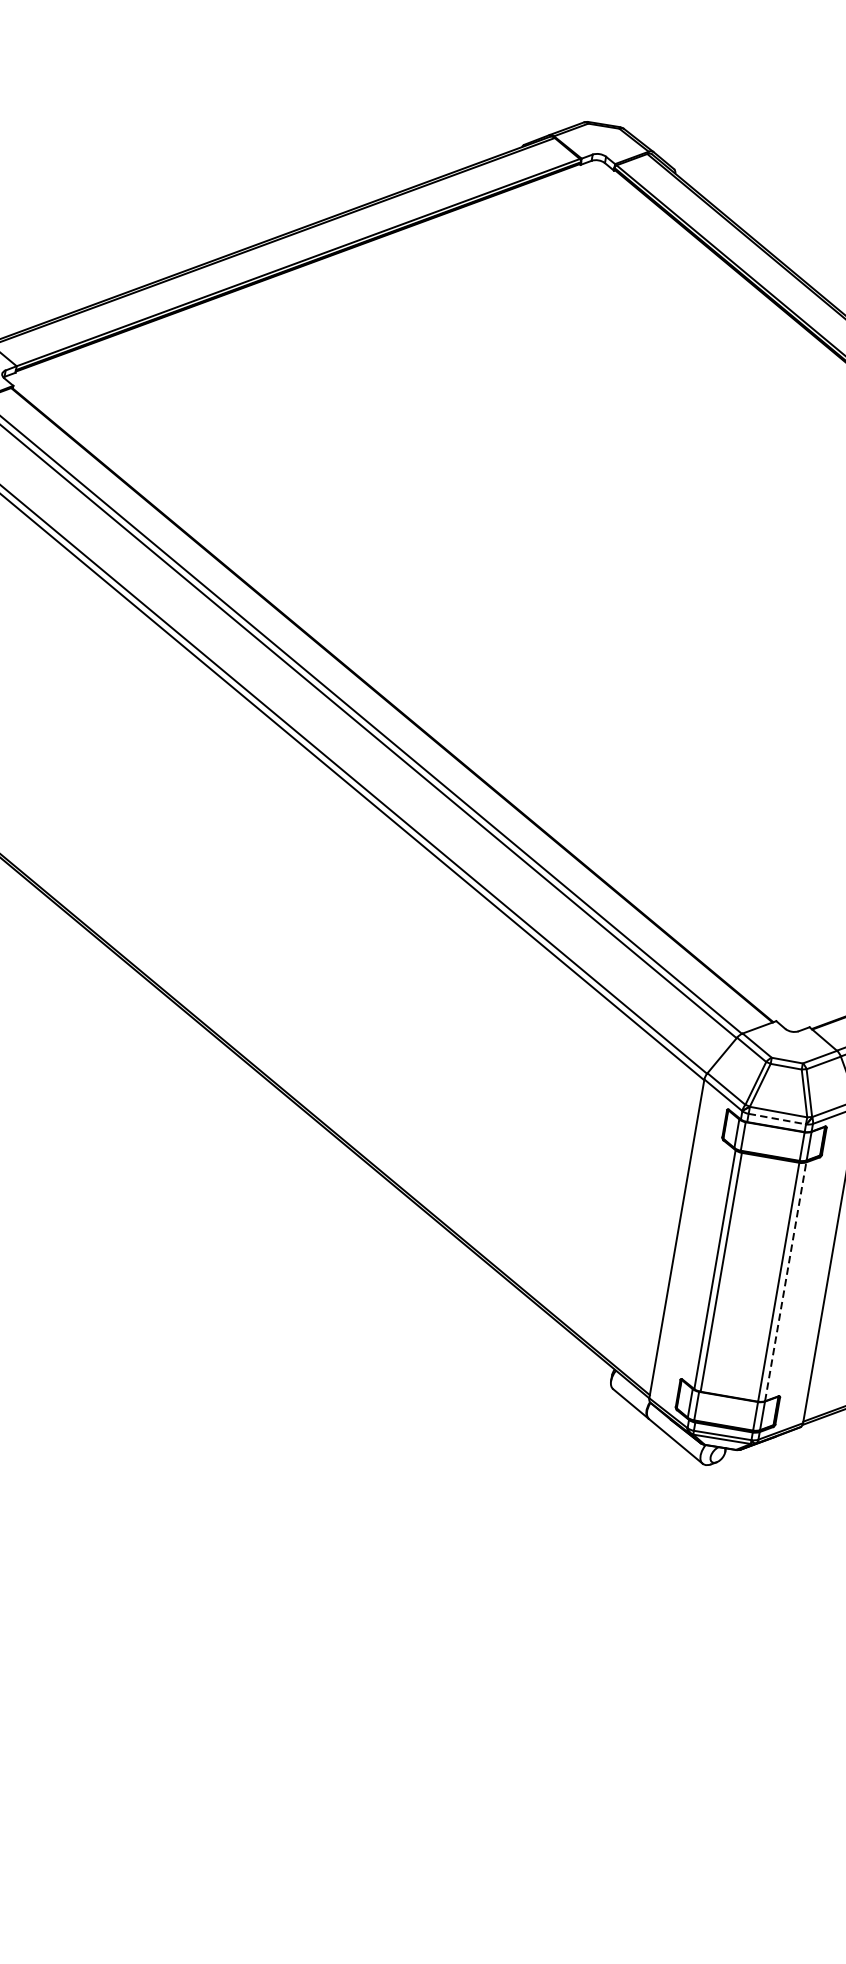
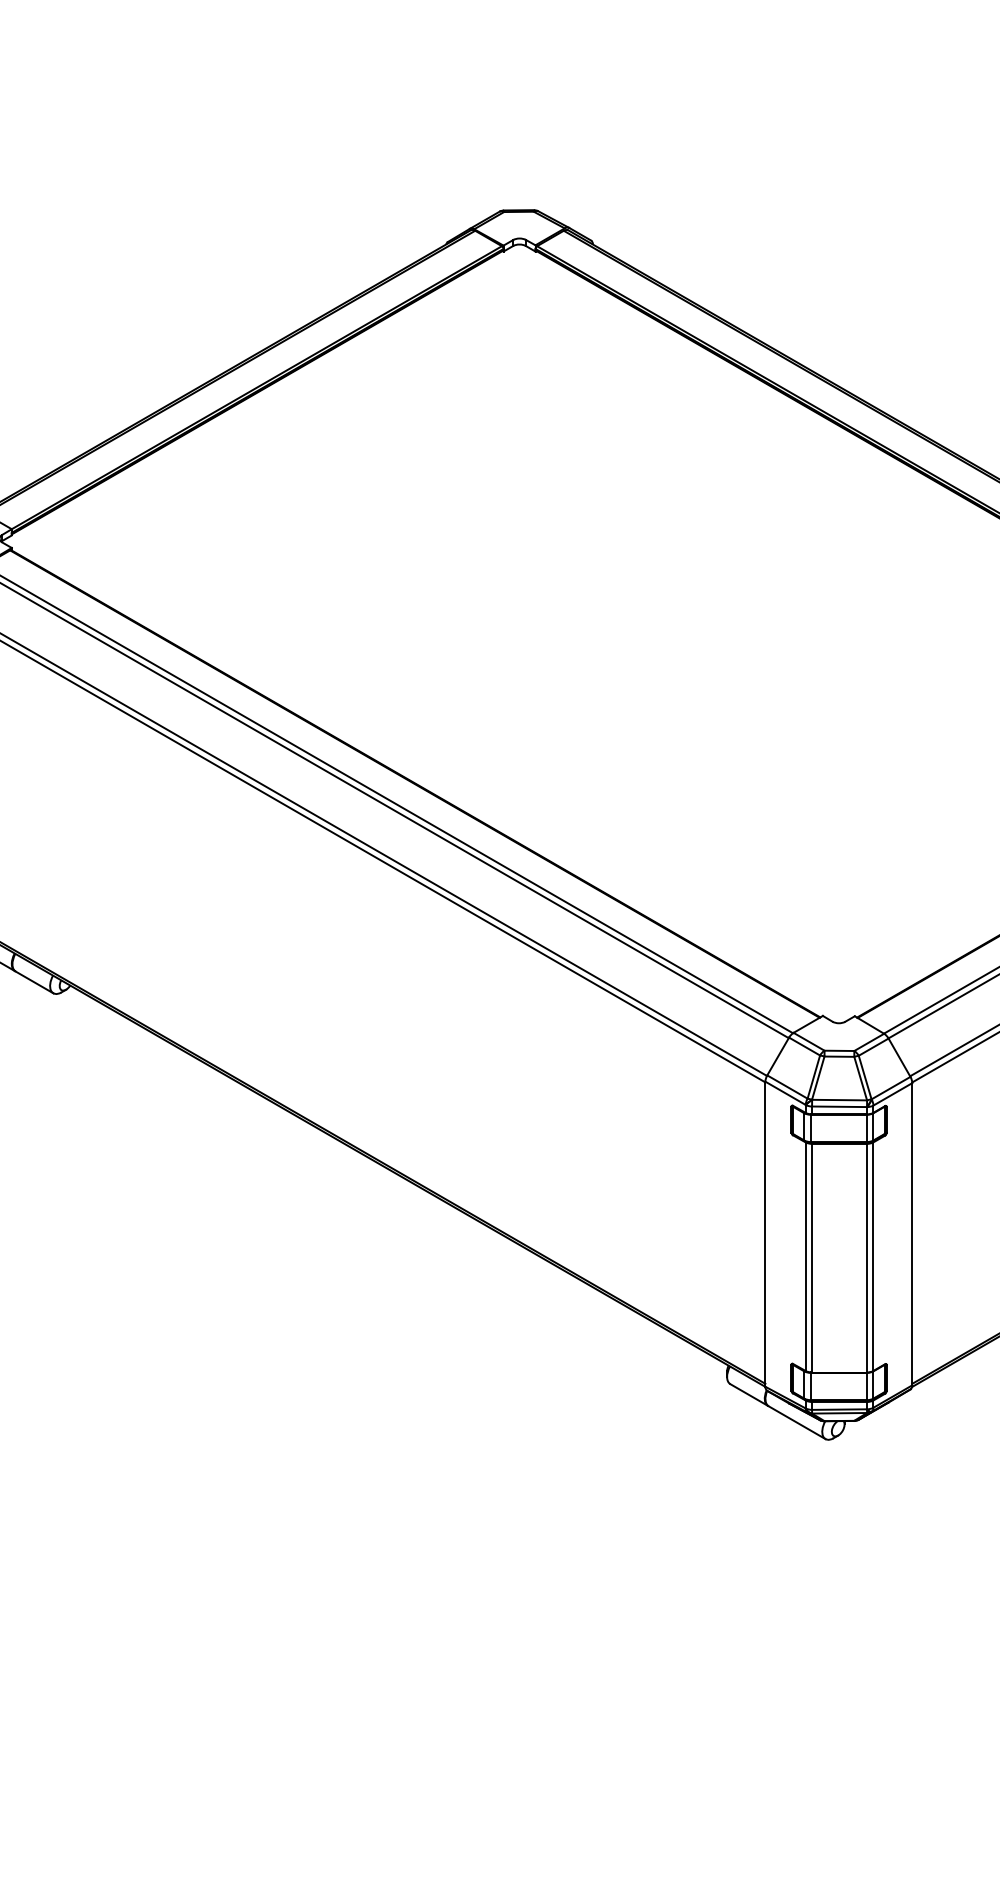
line: (778, 1118) -> (840, 1106), dashed -> solid
line: (785, 1281) -> (873, 1256), dashed -> solid

